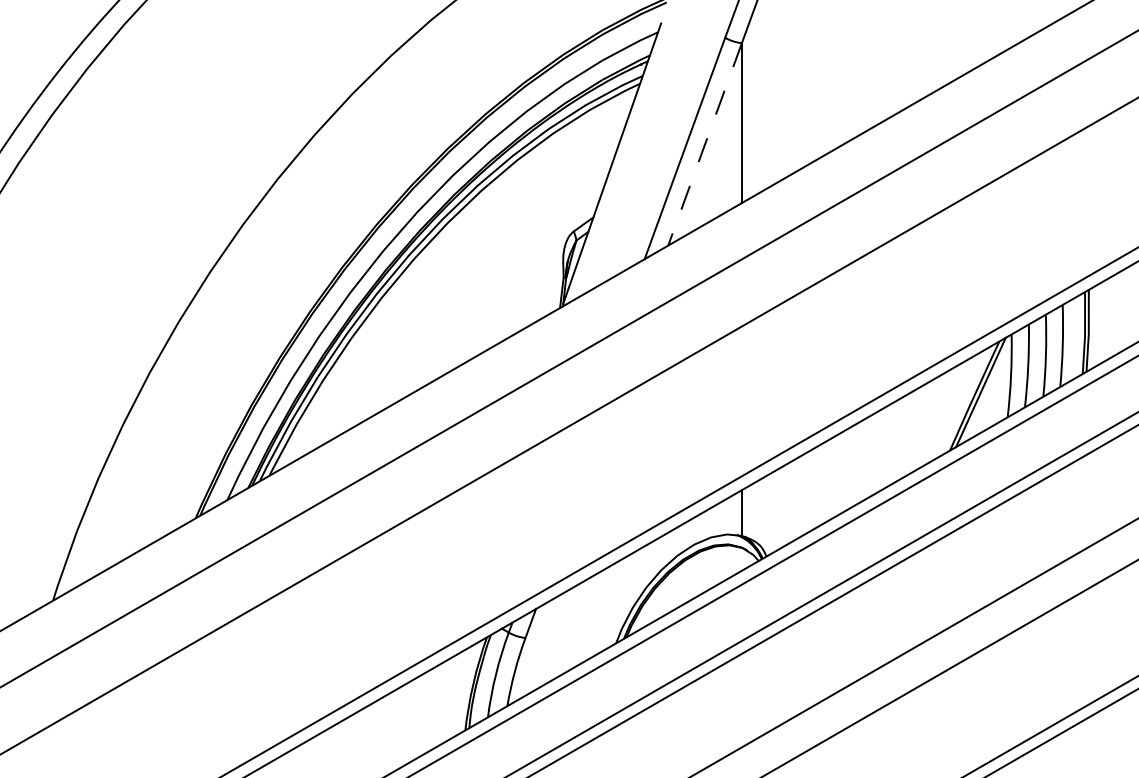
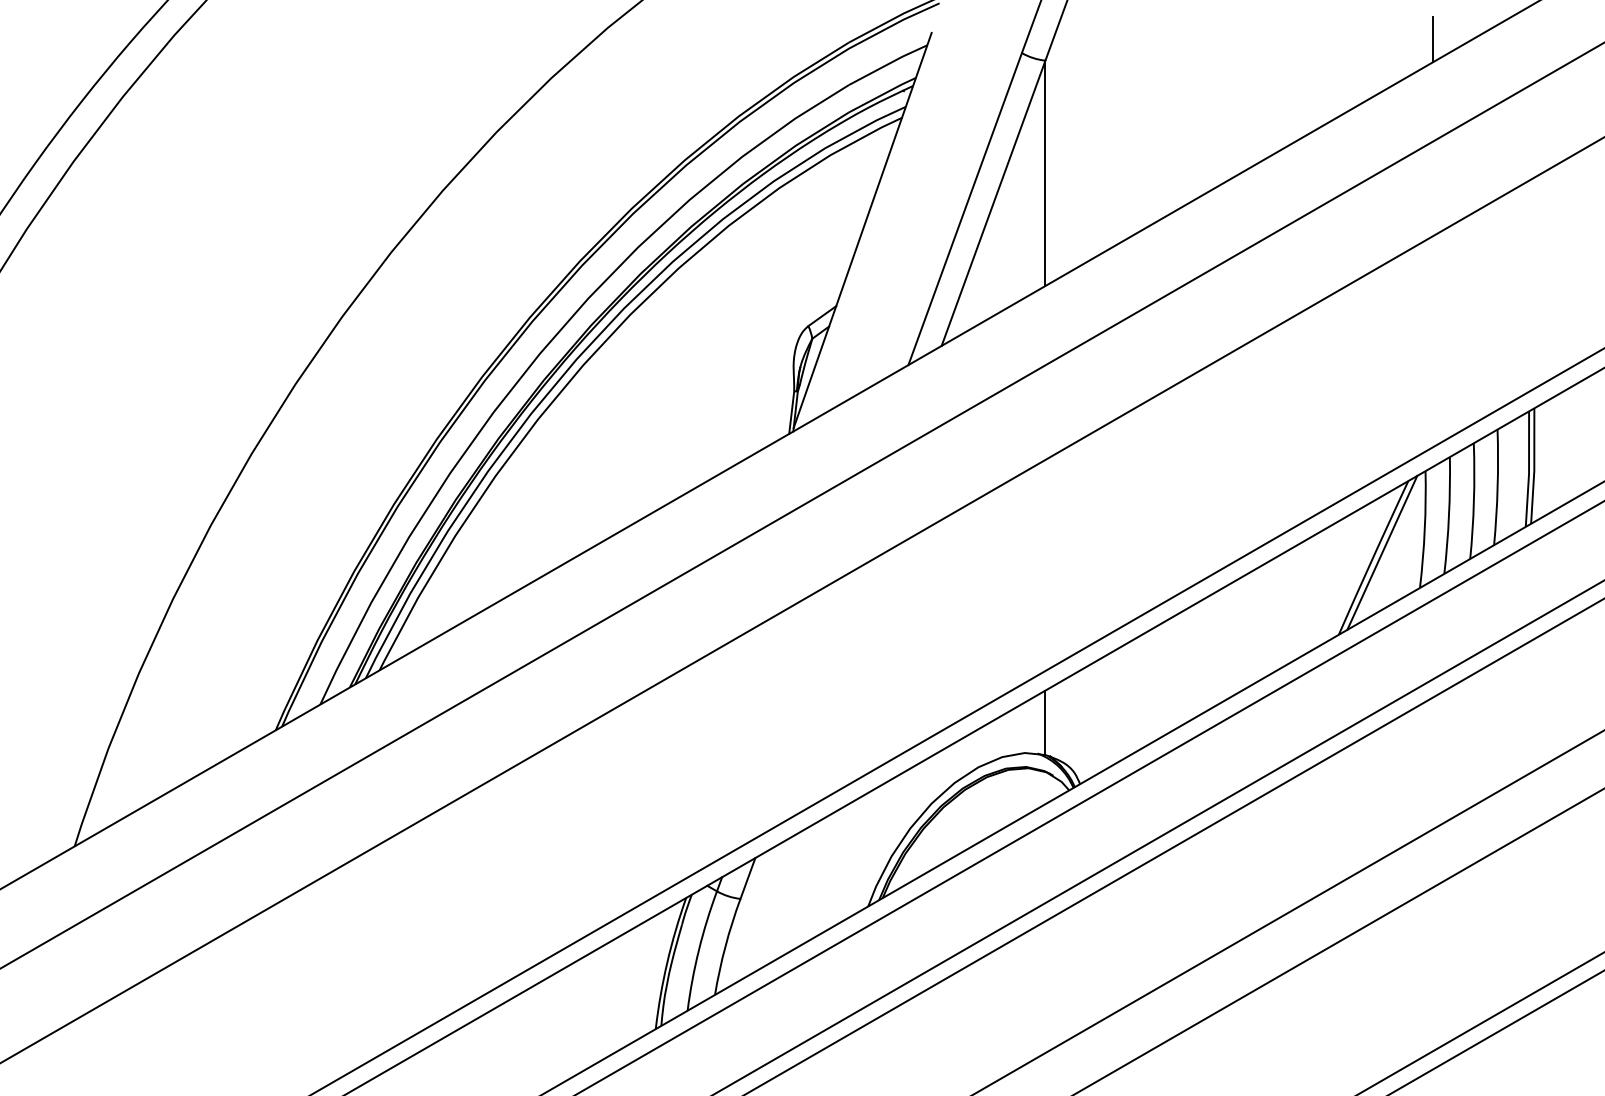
line: (1016, 28) -> (1432, 39), added
line: (705, 144) -> (993, 203), dashed -> solid

